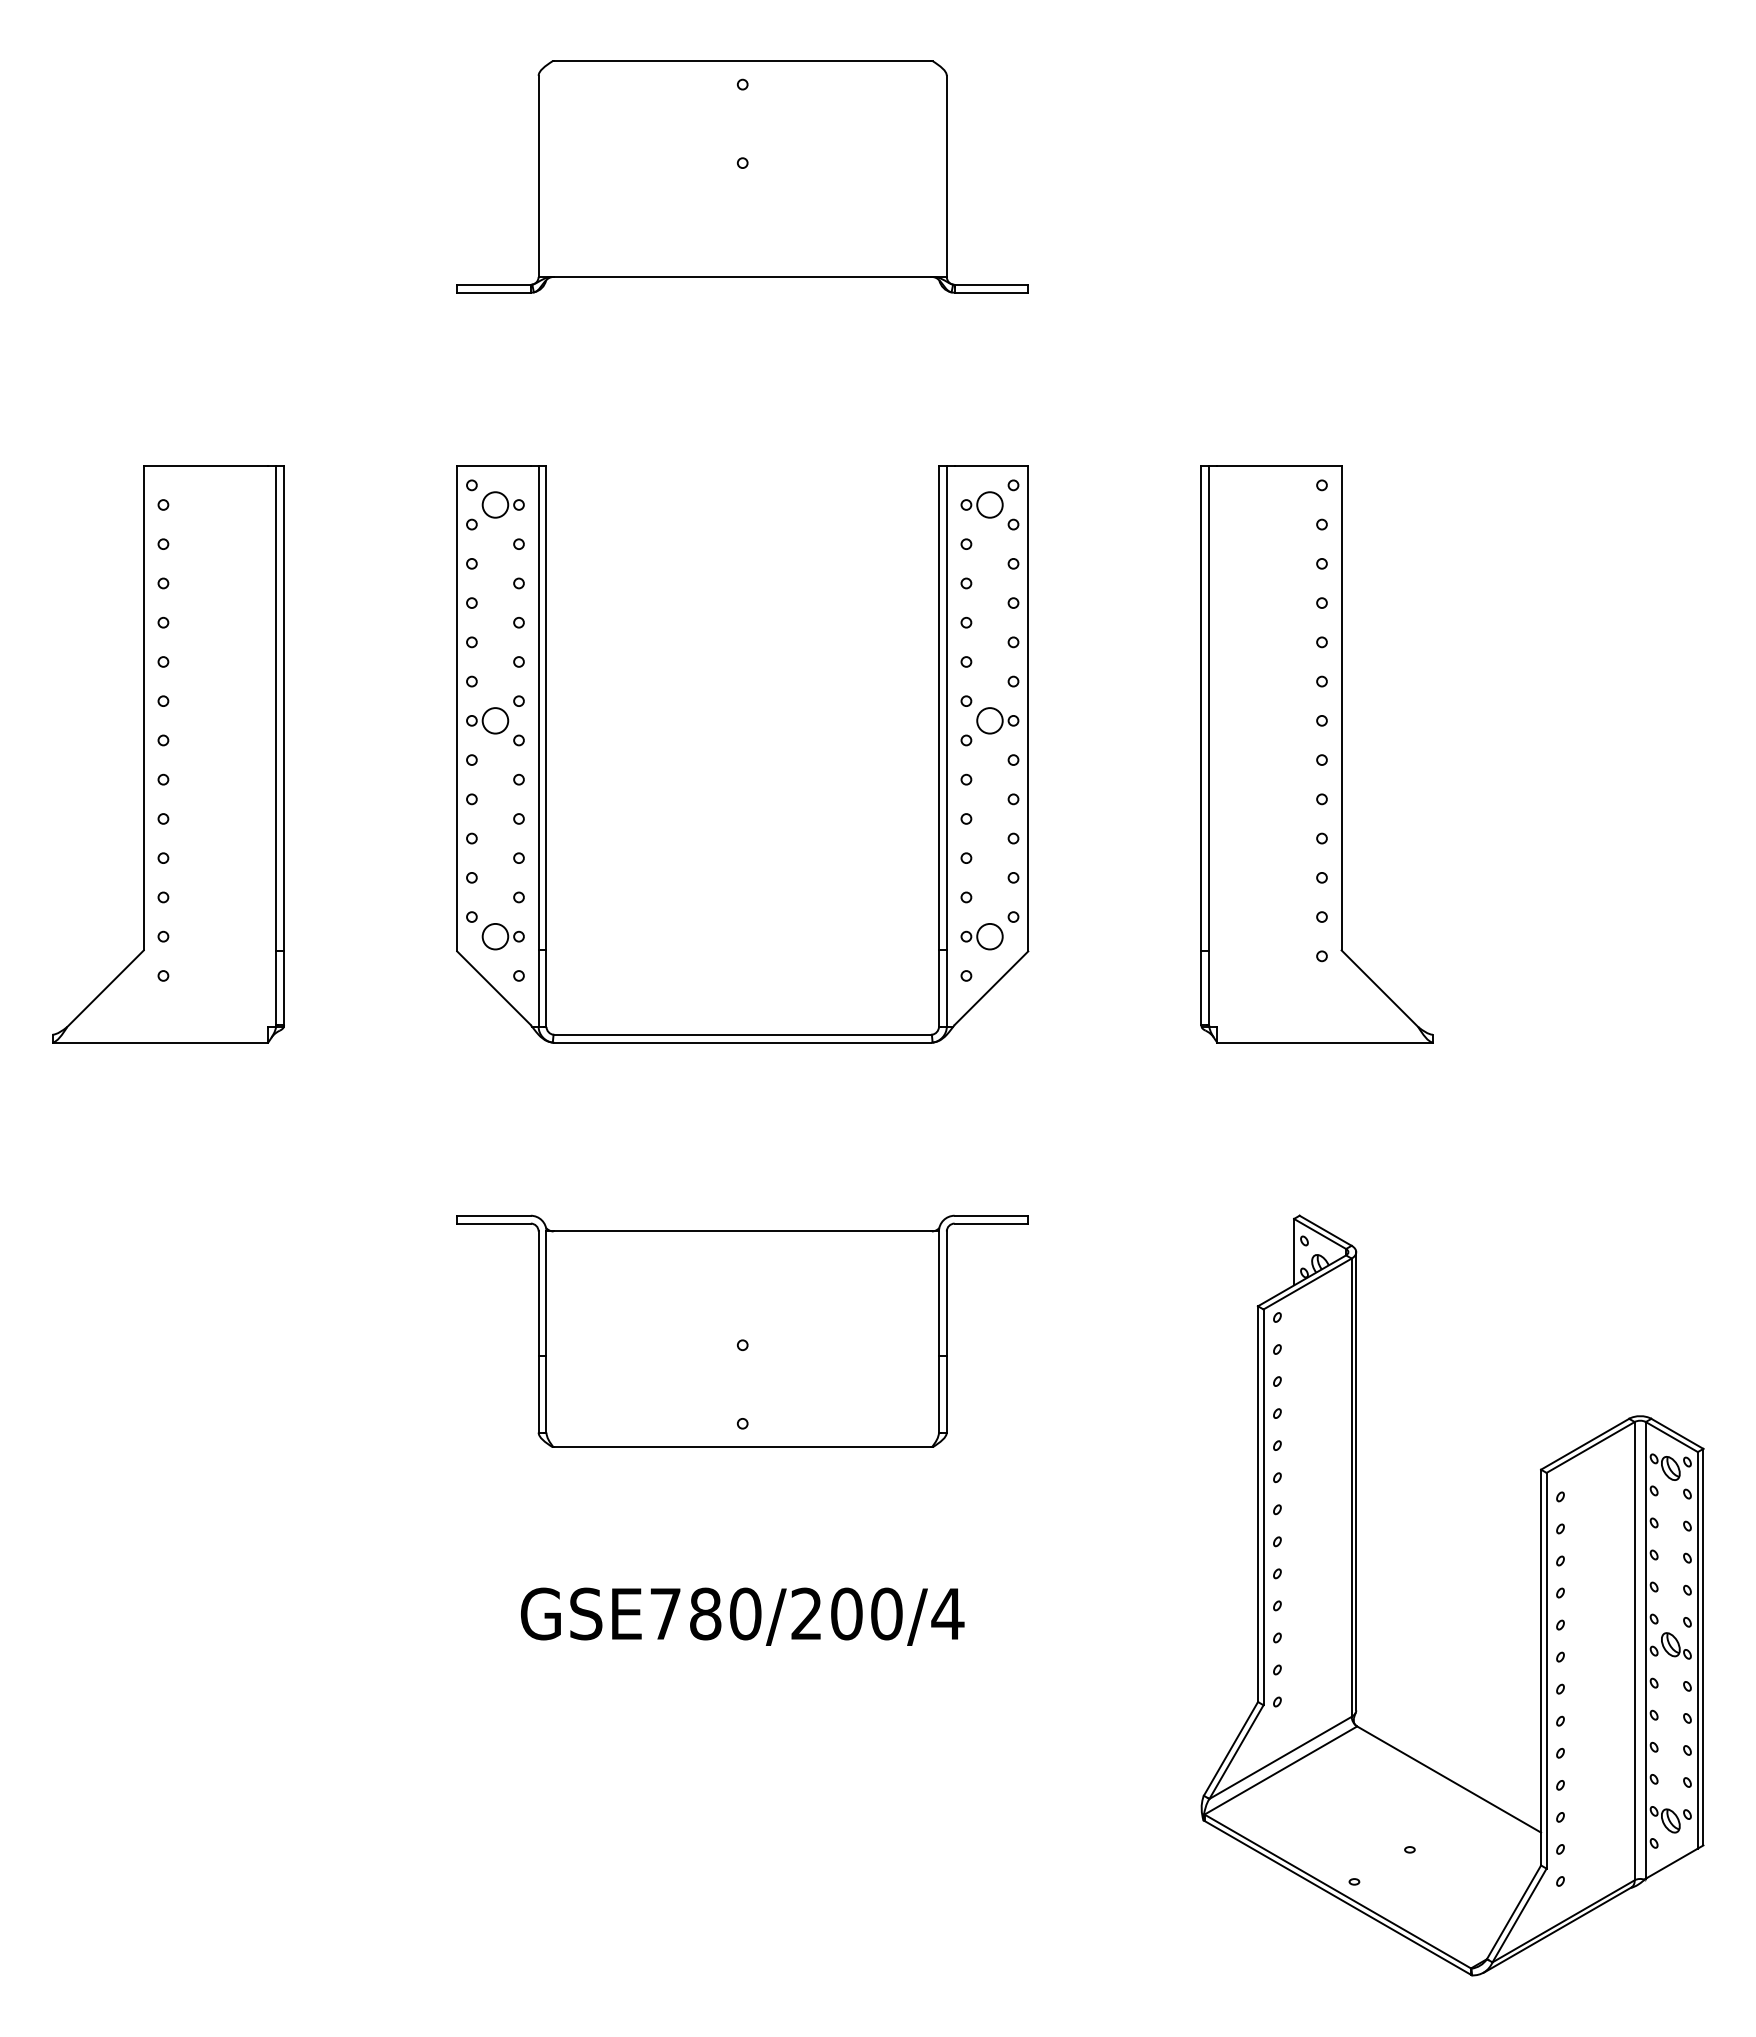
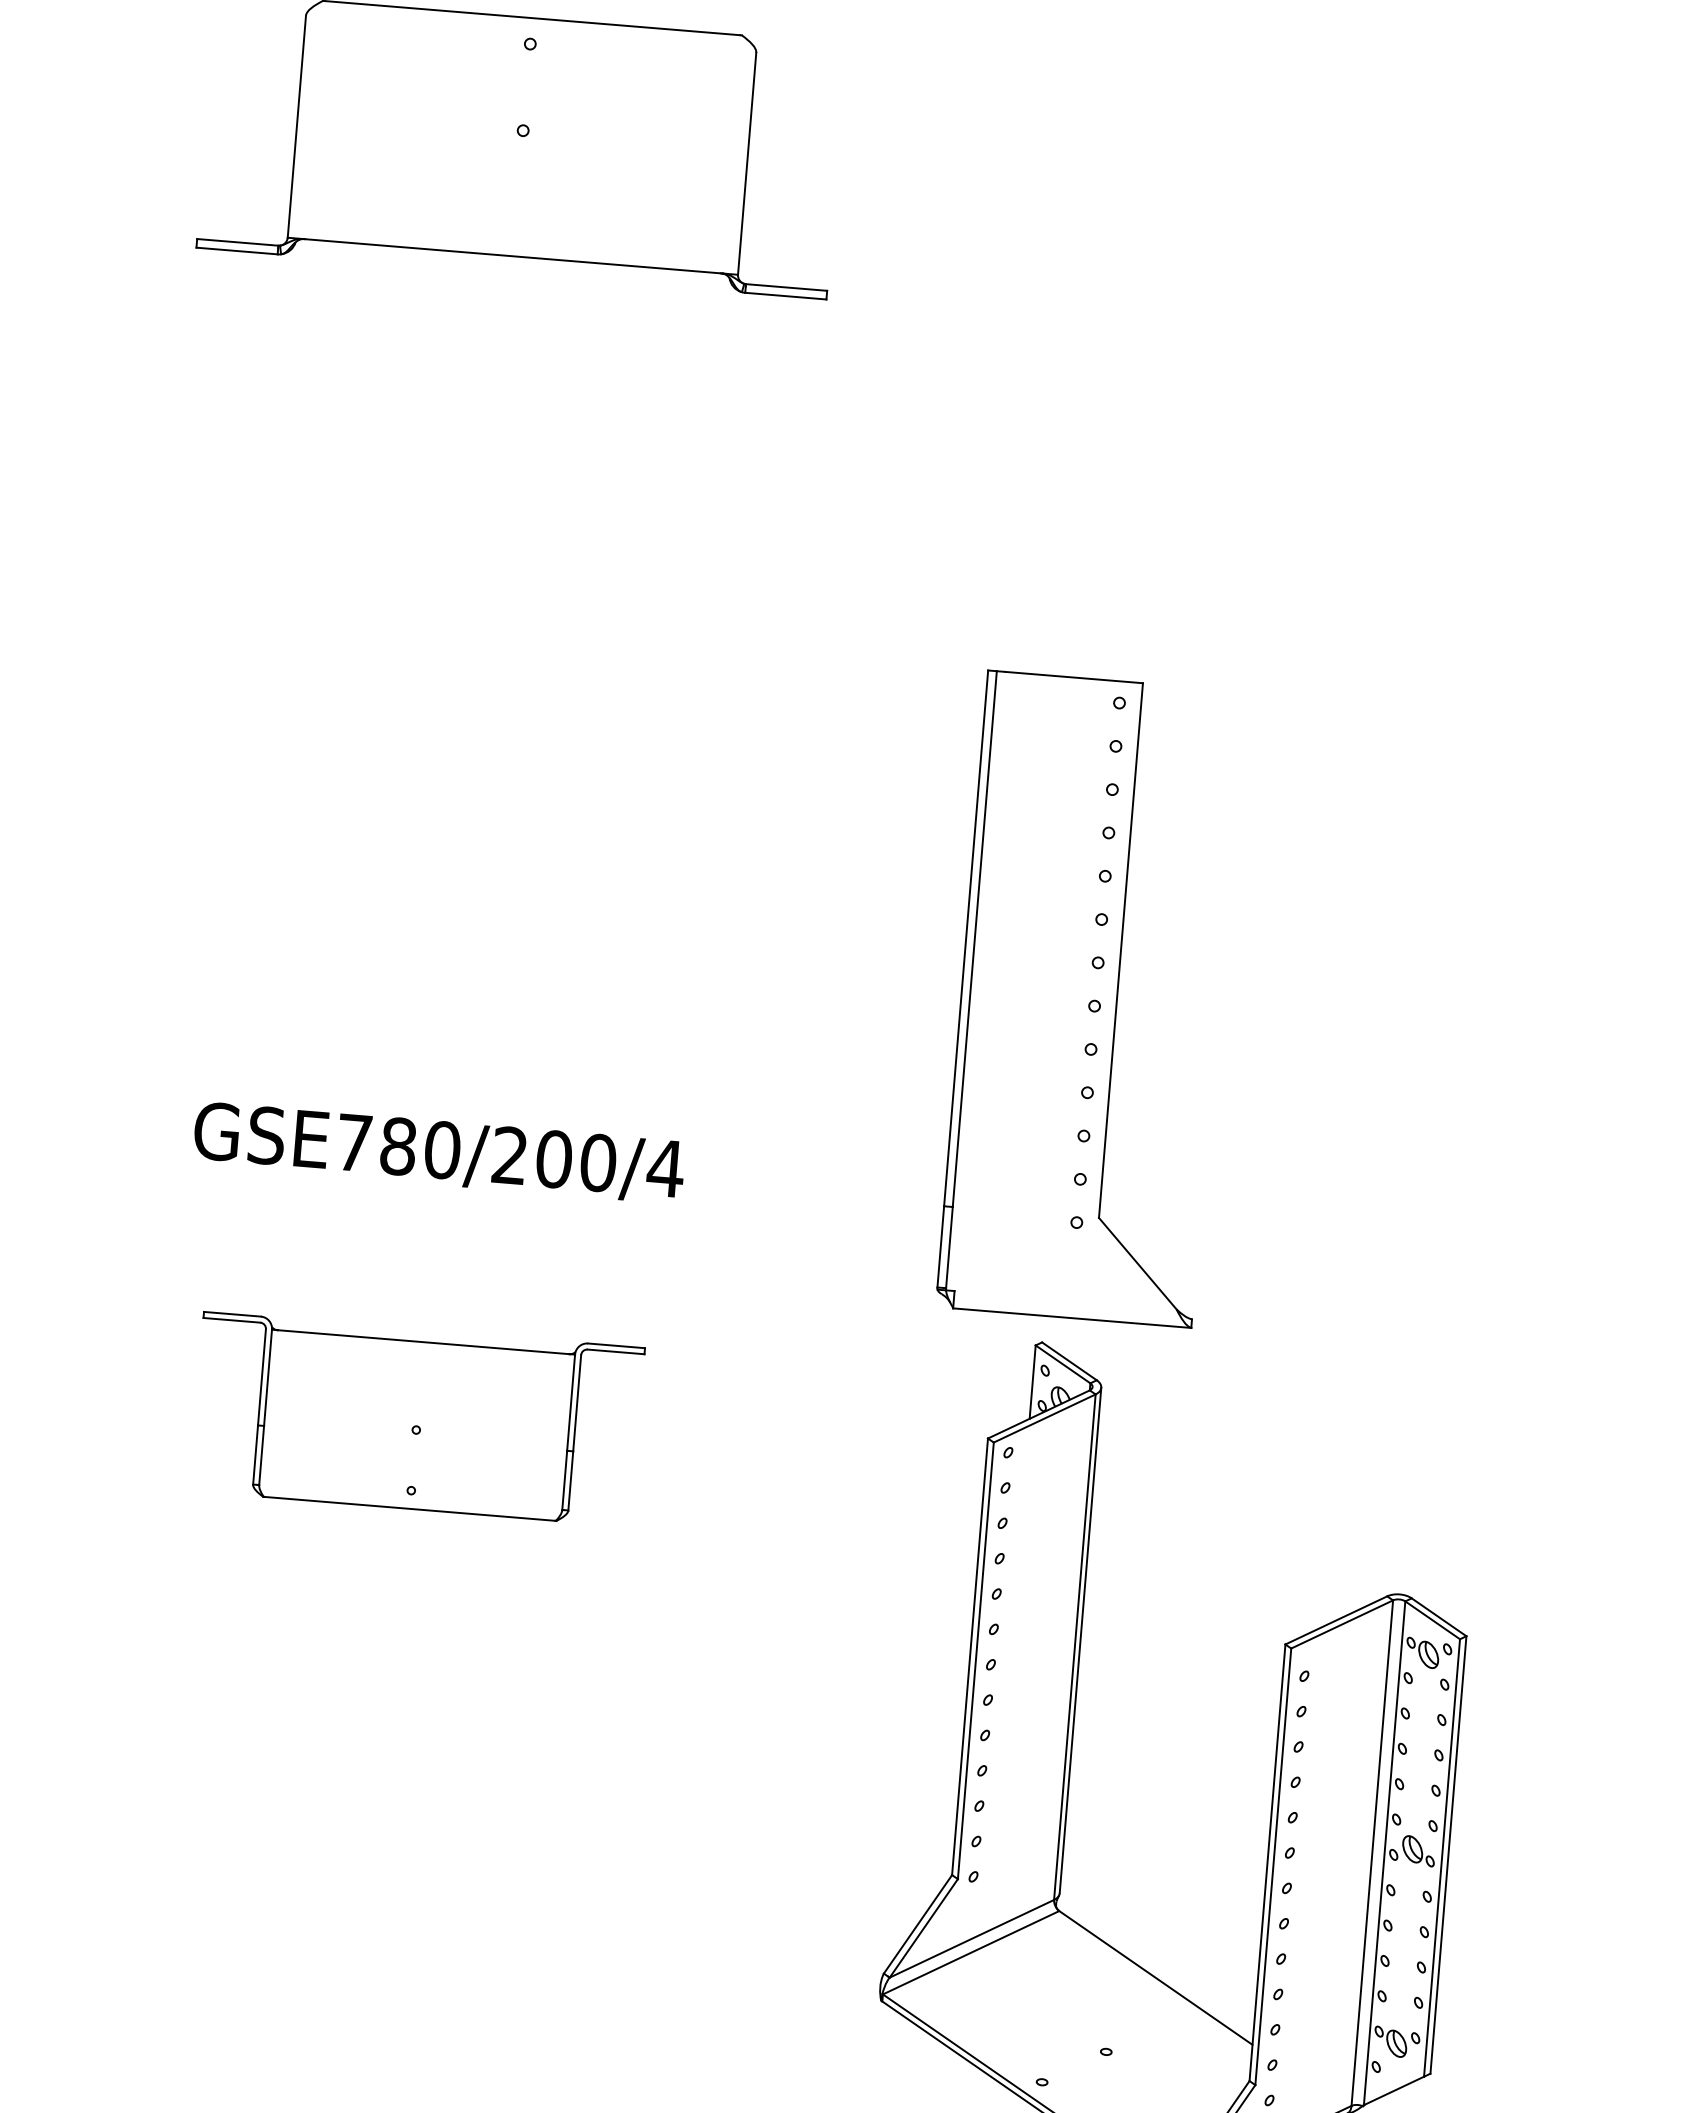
part: (546, 754) -> (253, 765), removed
part: (1316, 754) -> (1089, 999), moved
part: (742, 1330) -> (417, 1418), size x0.7
text: (742, 1616) -> (438, 1152), moved

